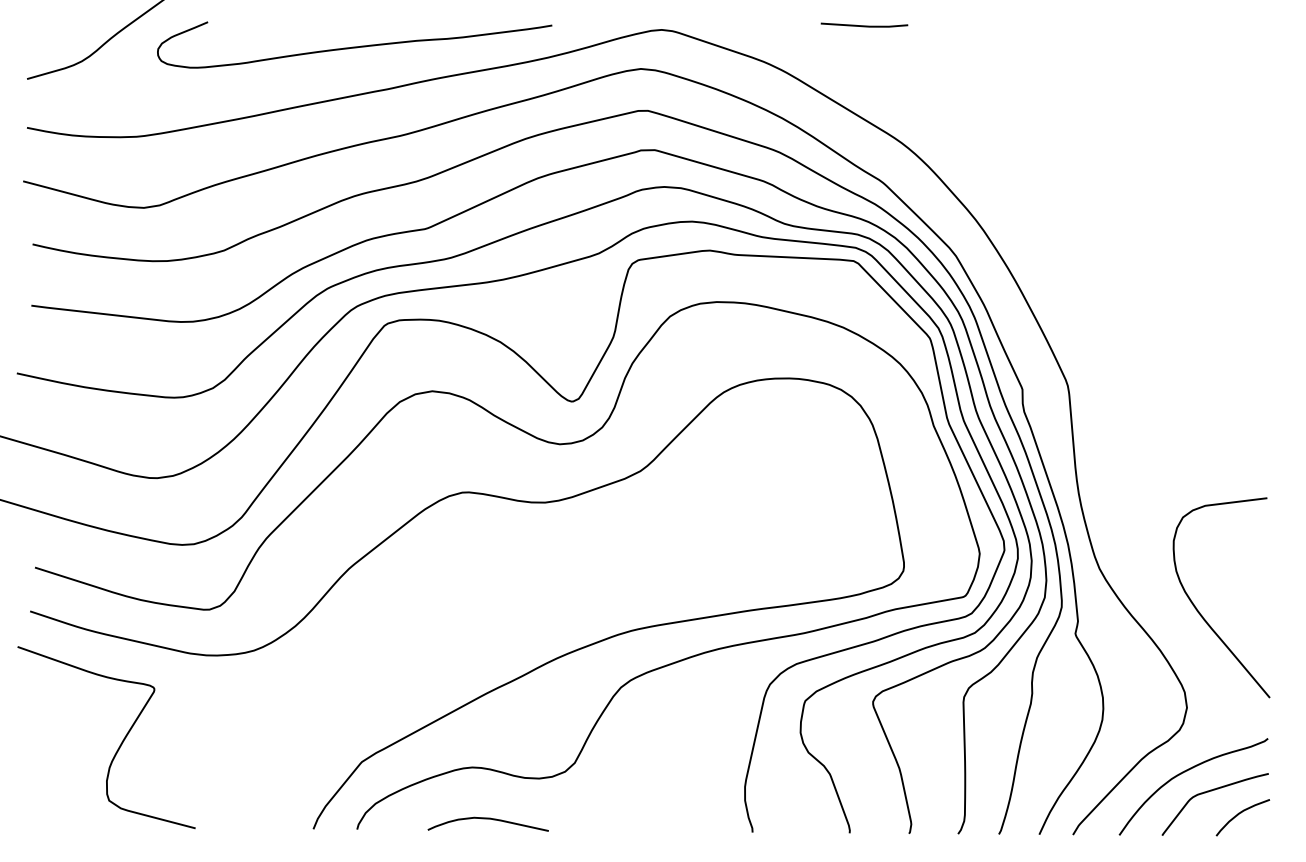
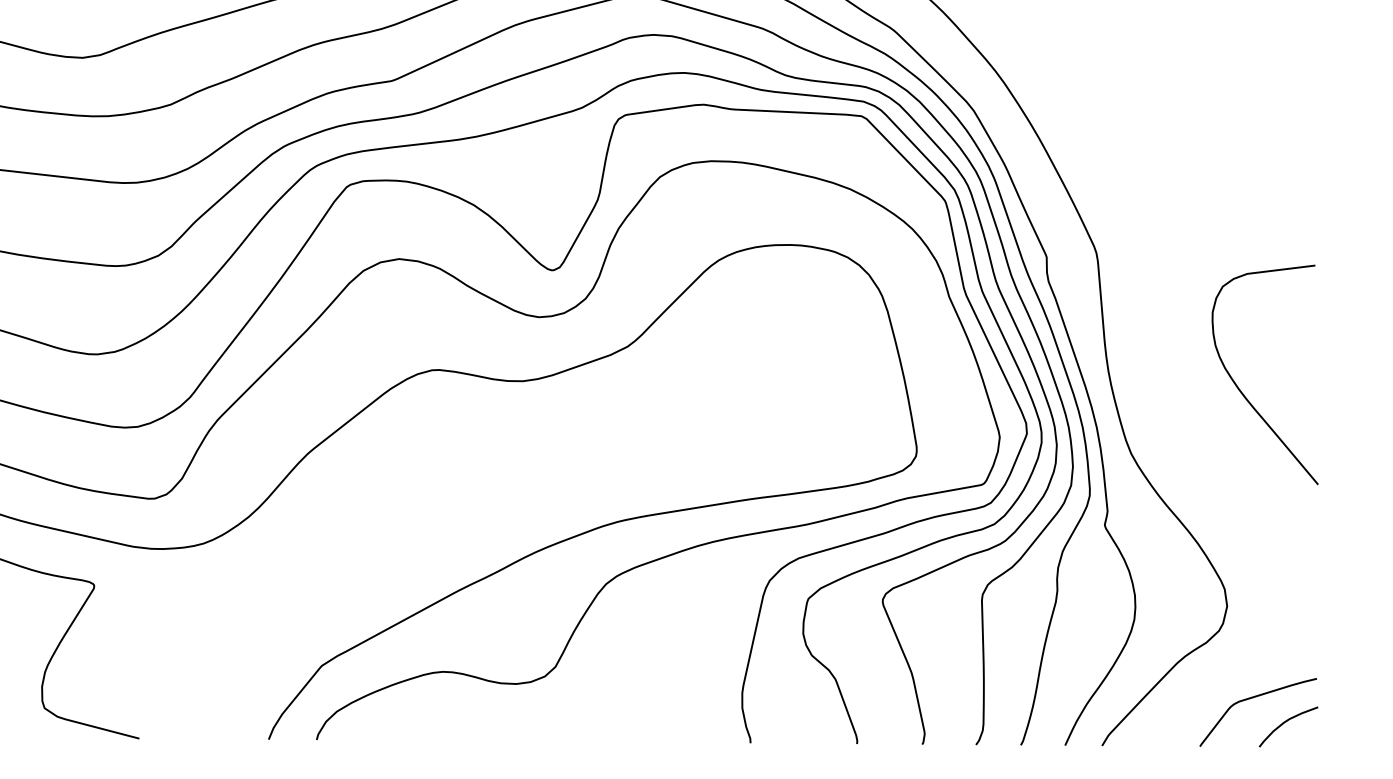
curve: (1200, 612) -> (1242, 390), moved
curve: (1185, 772) -> (1225, 677), removed
curve: (487, 819) -> (459, 728), removed

